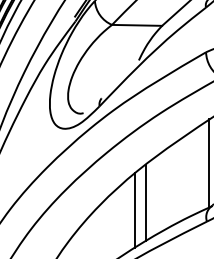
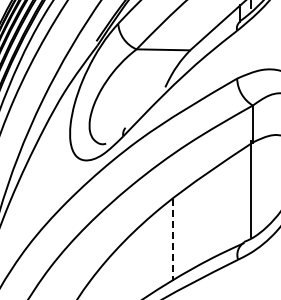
line: (209, 162) -> (240, 196), removed
line: (145, 203) -> (172, 240), solid -> dashed
line: (135, 210) -> (161, 247), removed

